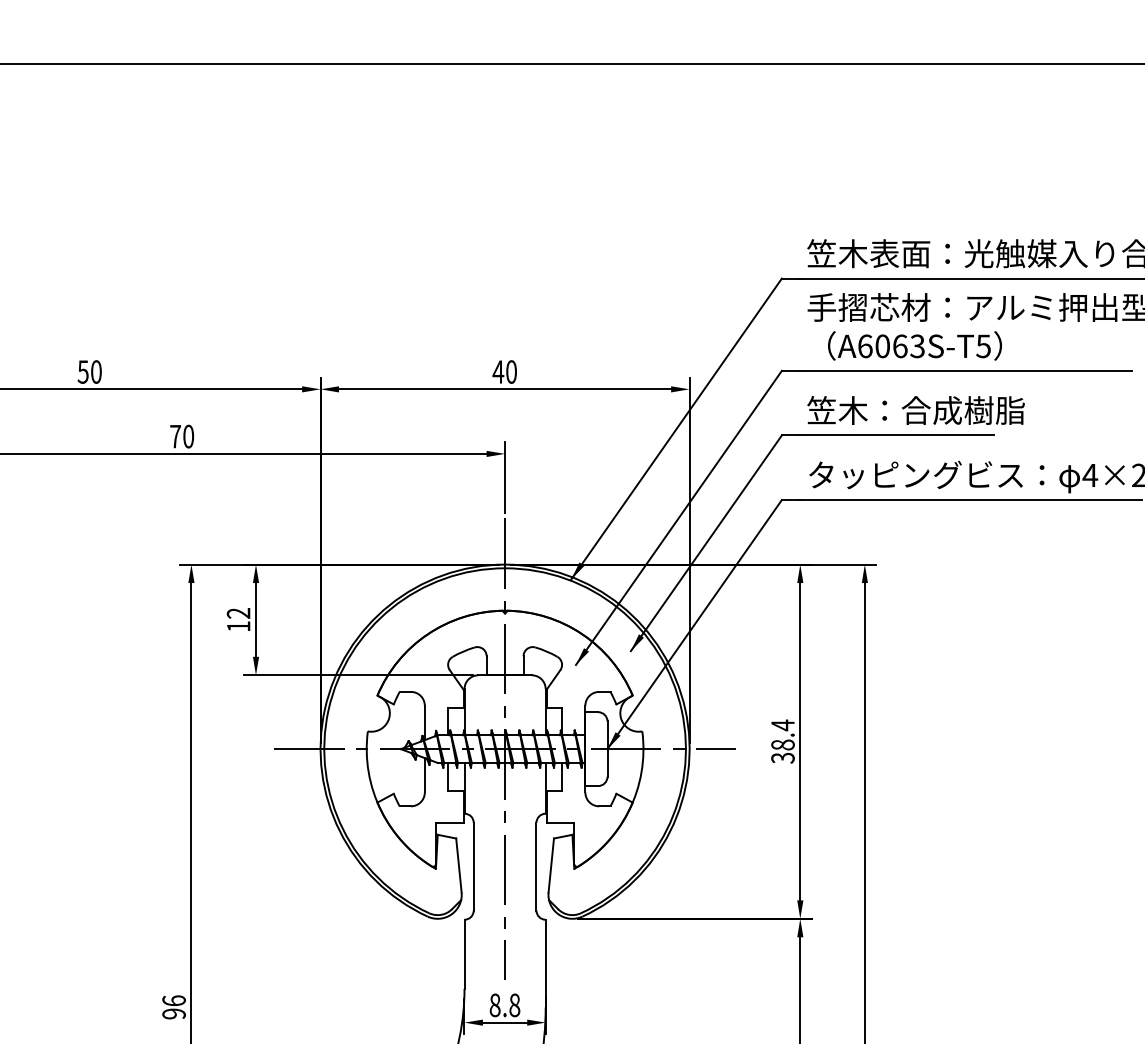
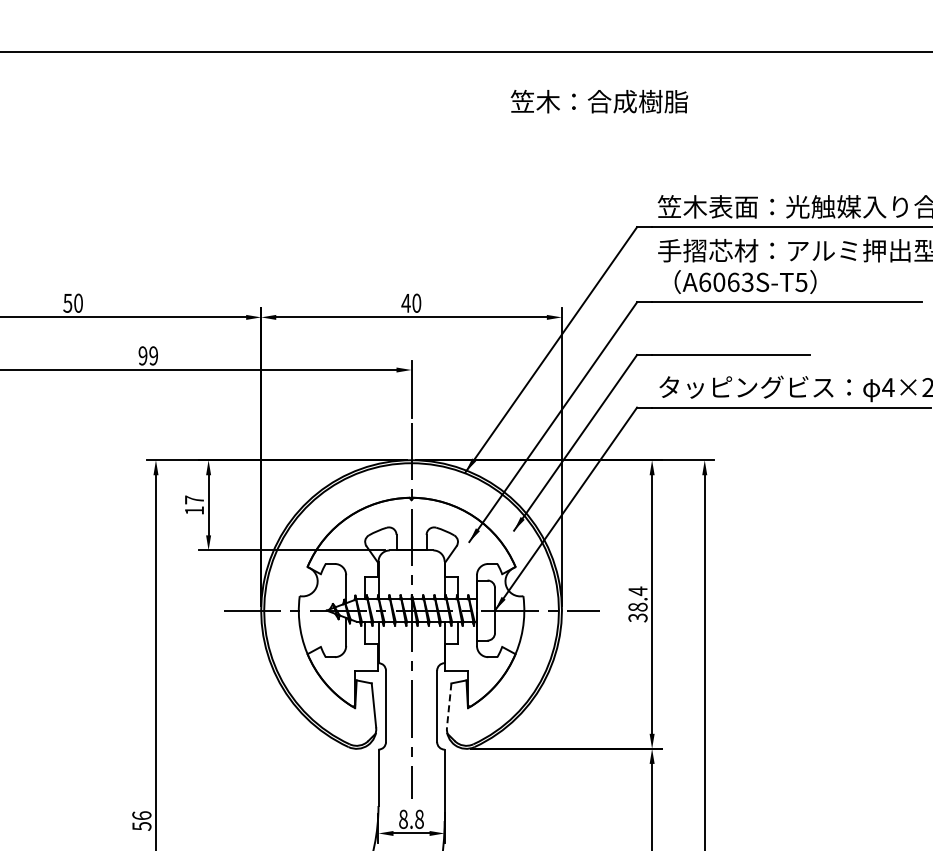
text: (916, 410) -> (599, 101), moved
text: (182, 436) -> (148, 355), 70 -> 99
text: (237, 612) -> (193, 499), 12 -> 17
line: (551, 865) -> (449, 705), solid -> dashed
text: (173, 1014) -> (141, 826), 96 -> 56

